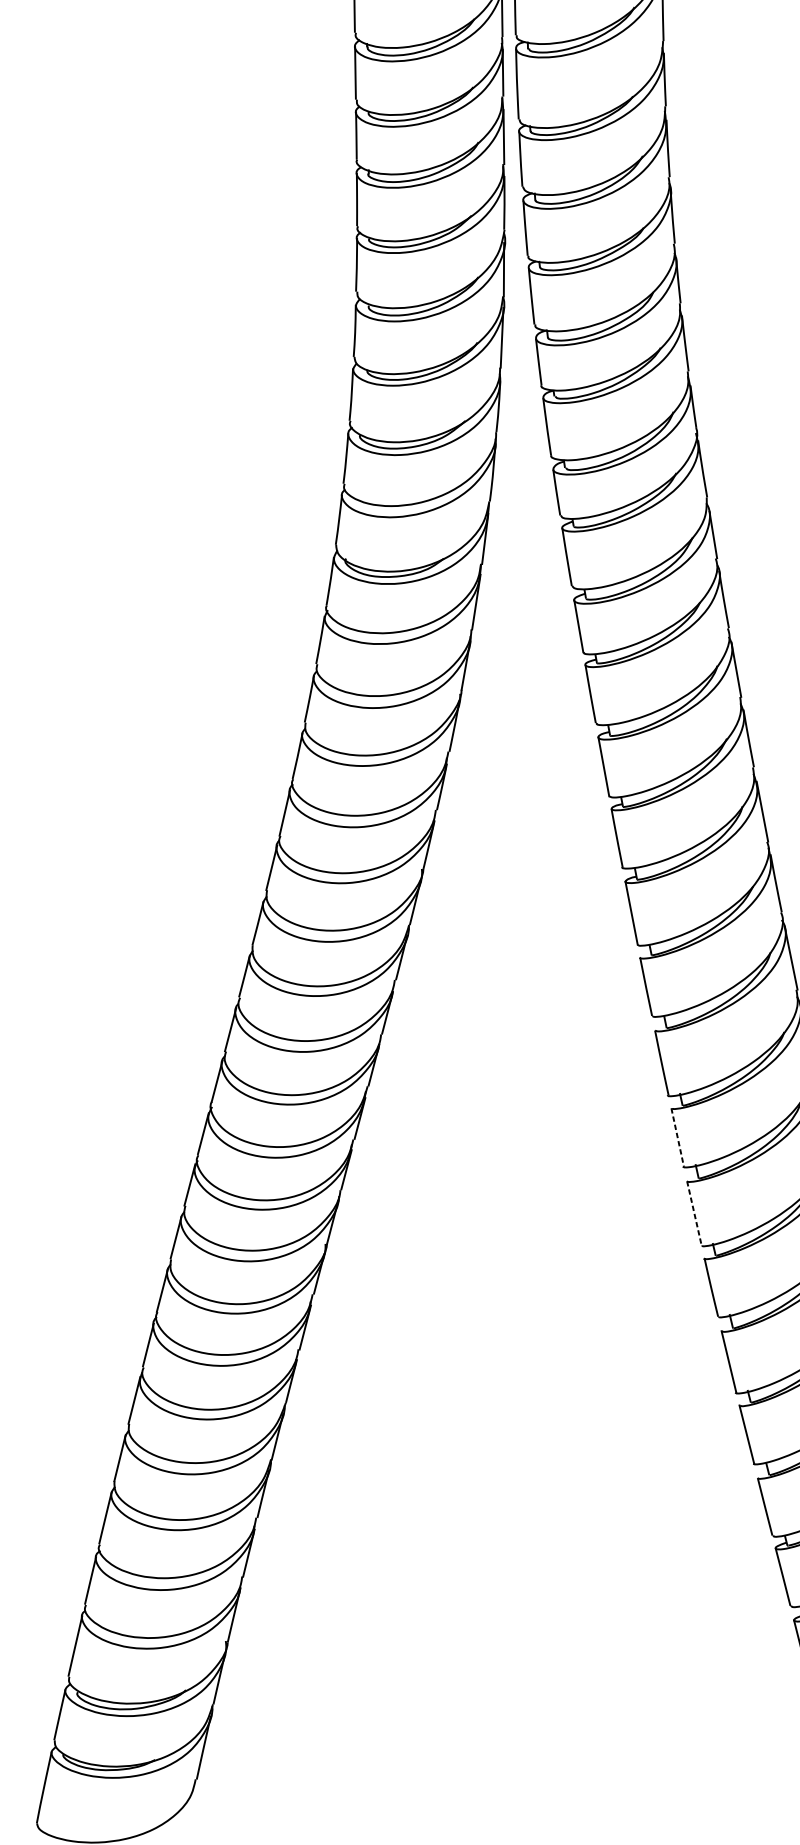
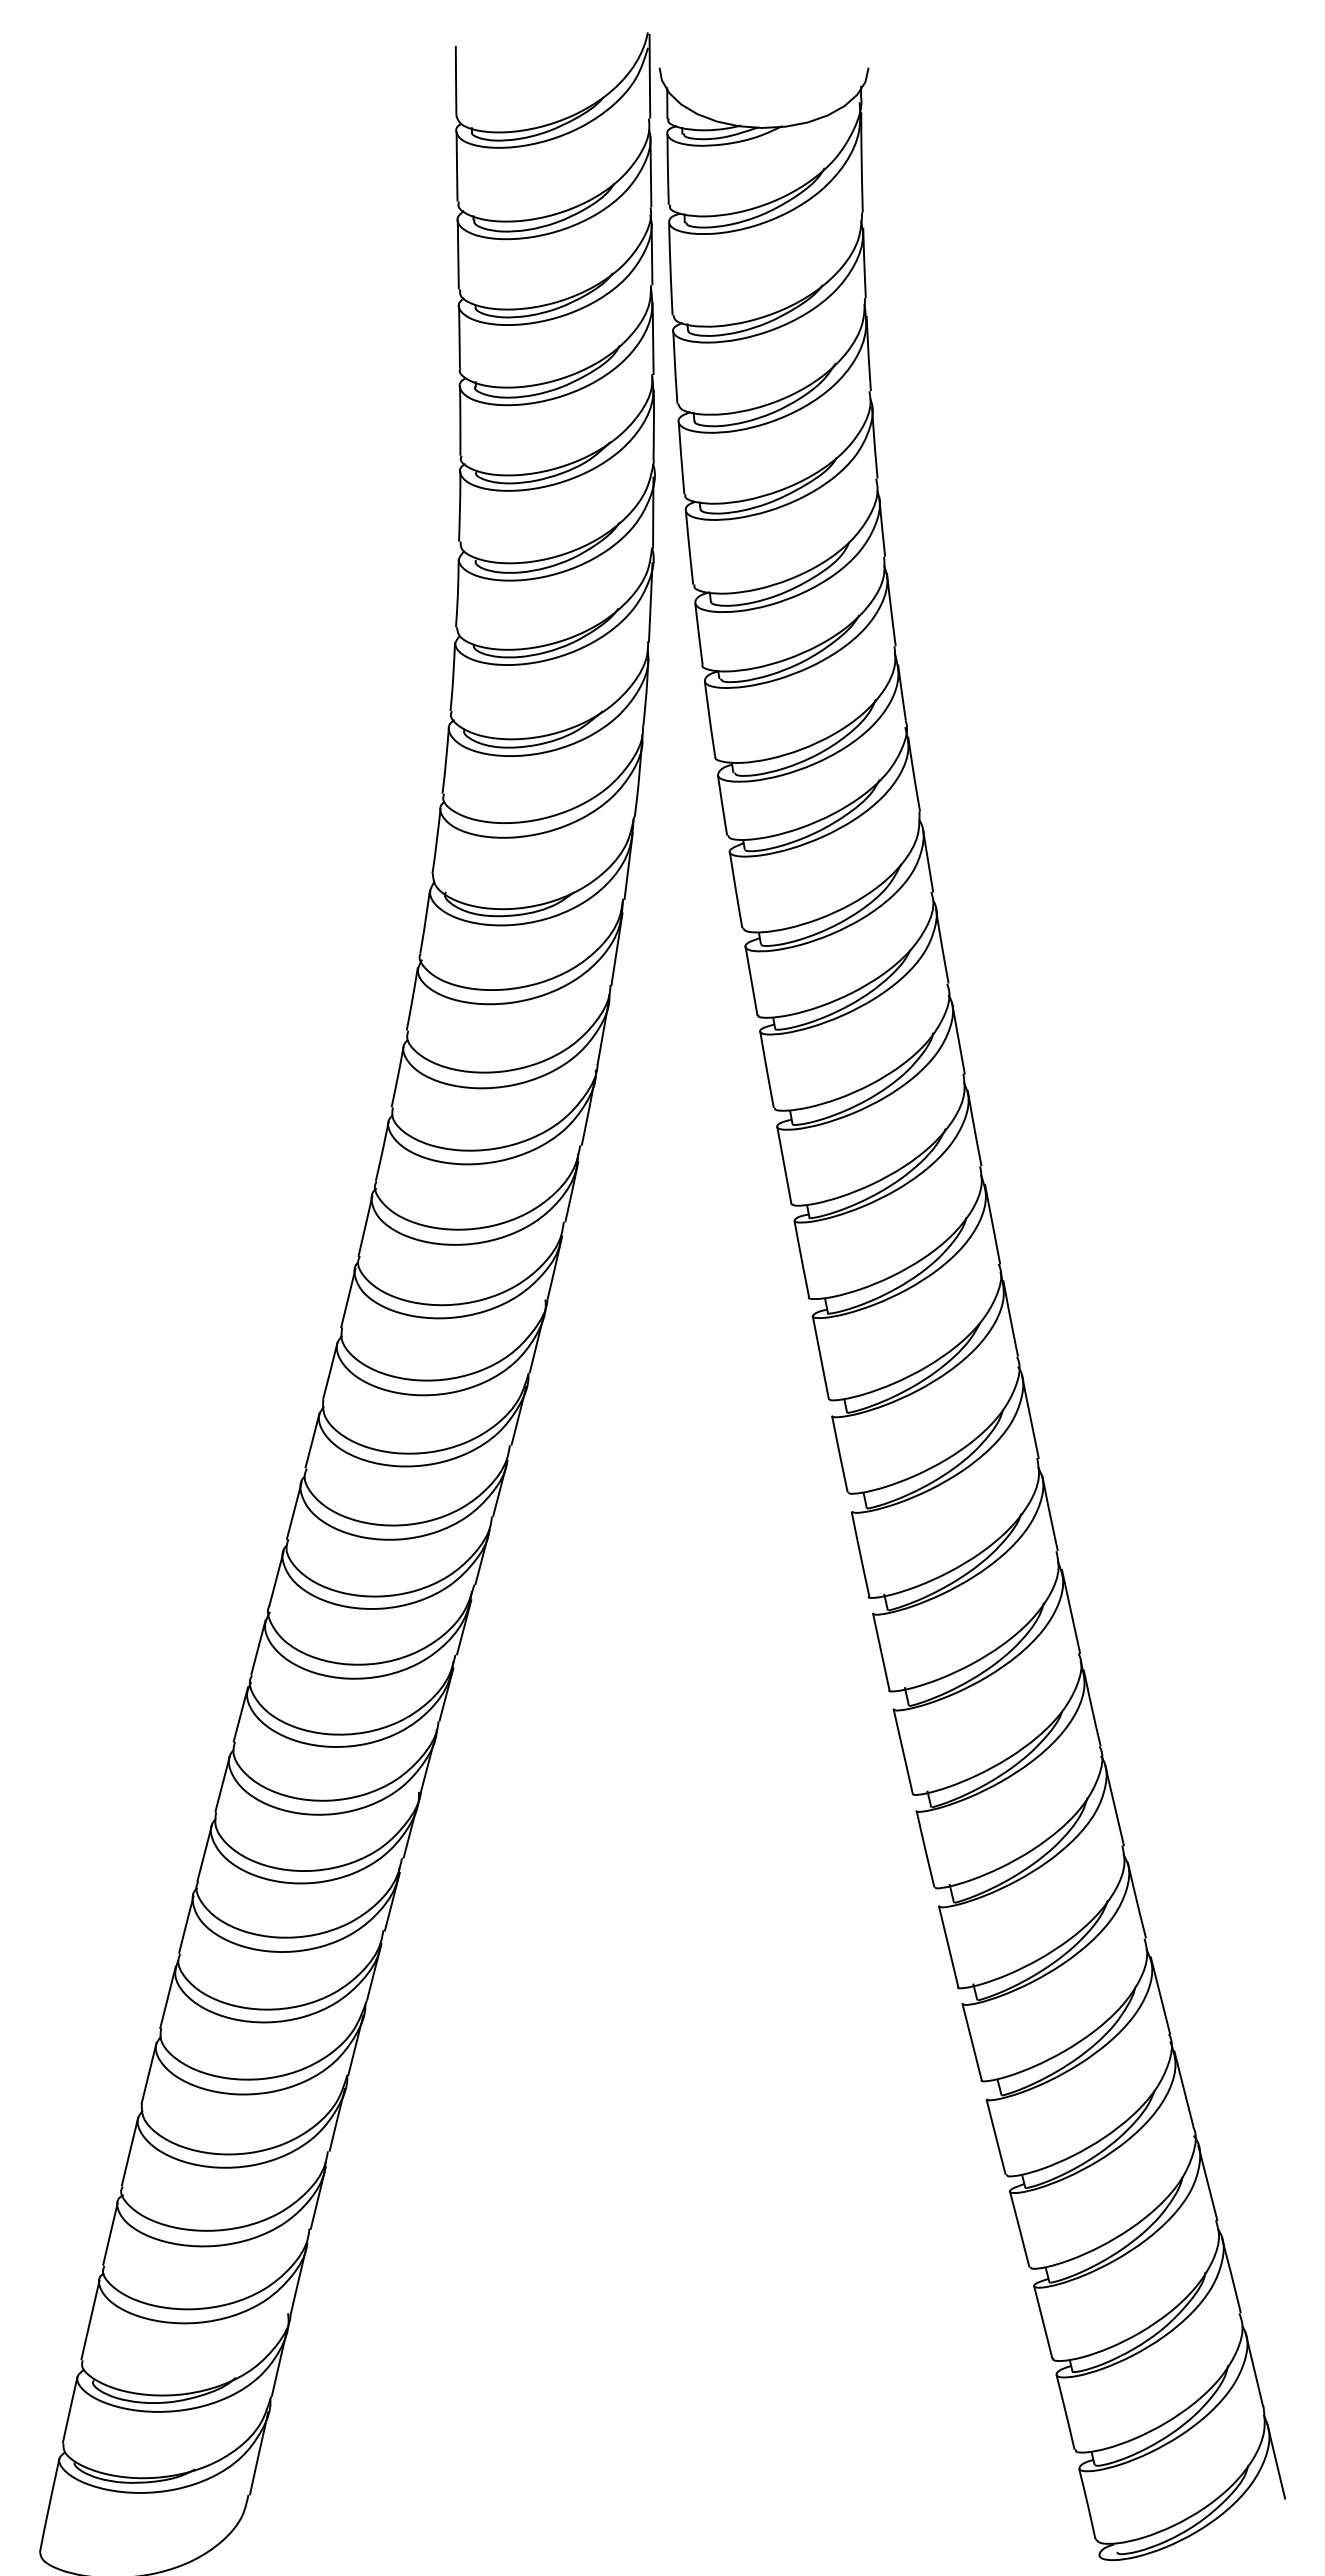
line: (677, 1137) -> (881, 1652), dashed -> solid
line: (694, 1213) -> (903, 1752), dashed -> solid

